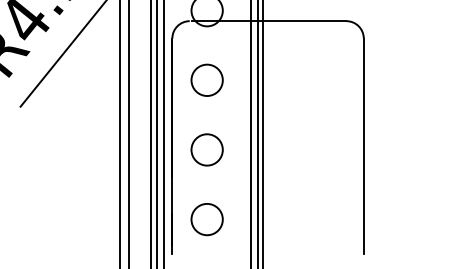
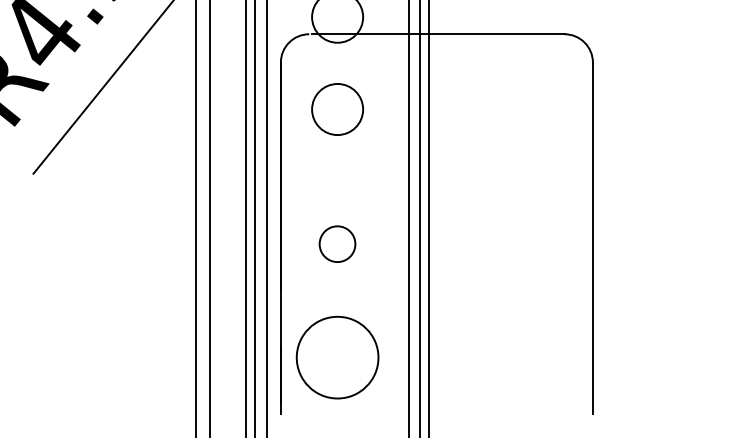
circle: (206, 79) -> (336, 108), moved
circle: (206, 149) -> (336, 243), size x0.7
circle: (206, 219) -> (336, 357), size x1.6

